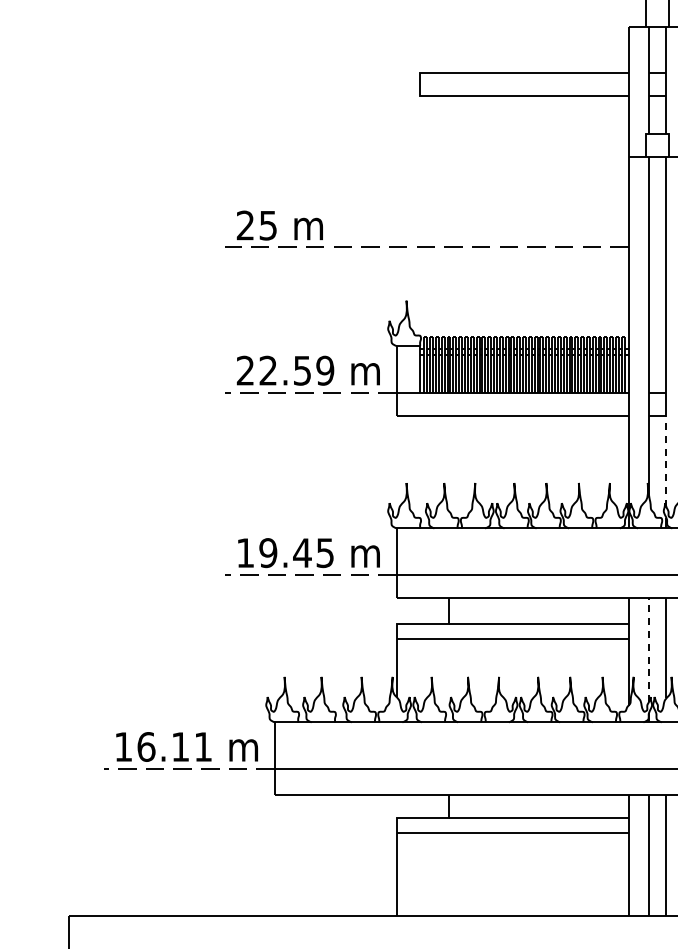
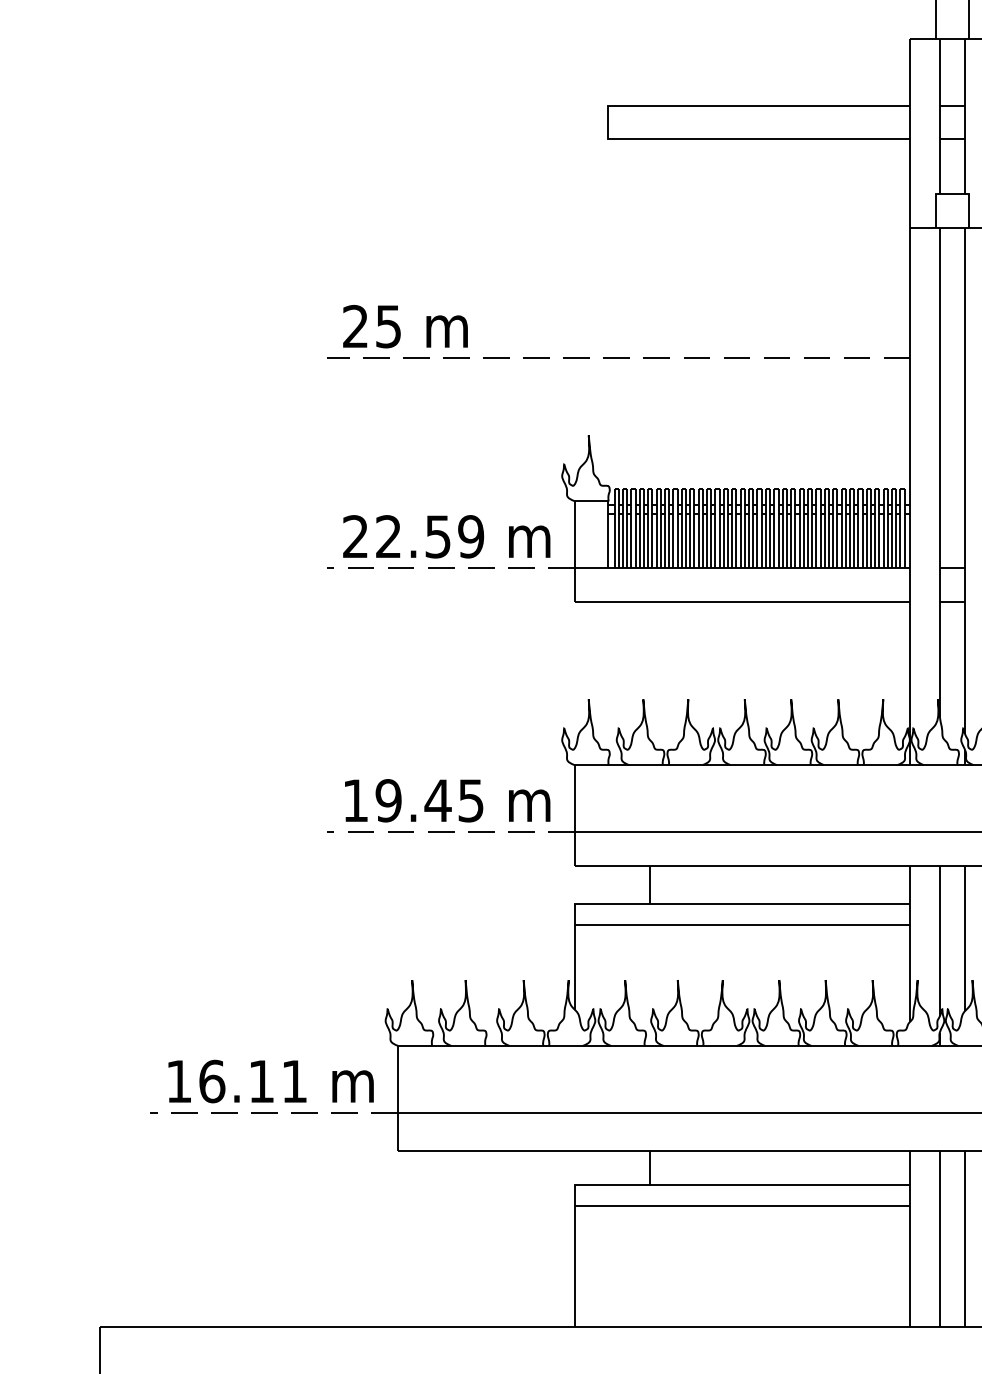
line: (666, 461) -> (965, 668), dashed -> solid
line: (648, 650) -> (939, 941), dashed -> solid

